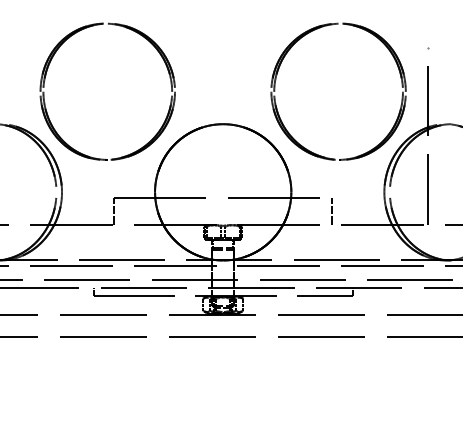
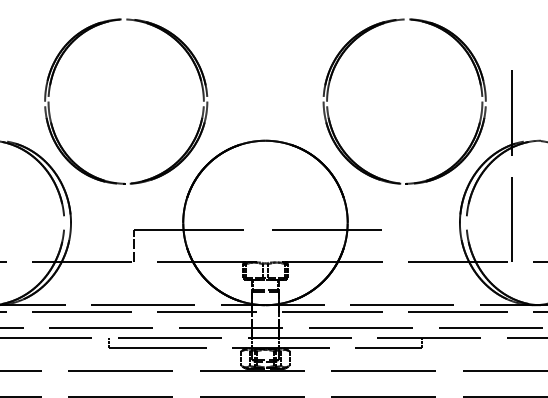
line: (332, 211) -> (397, 246), removed

